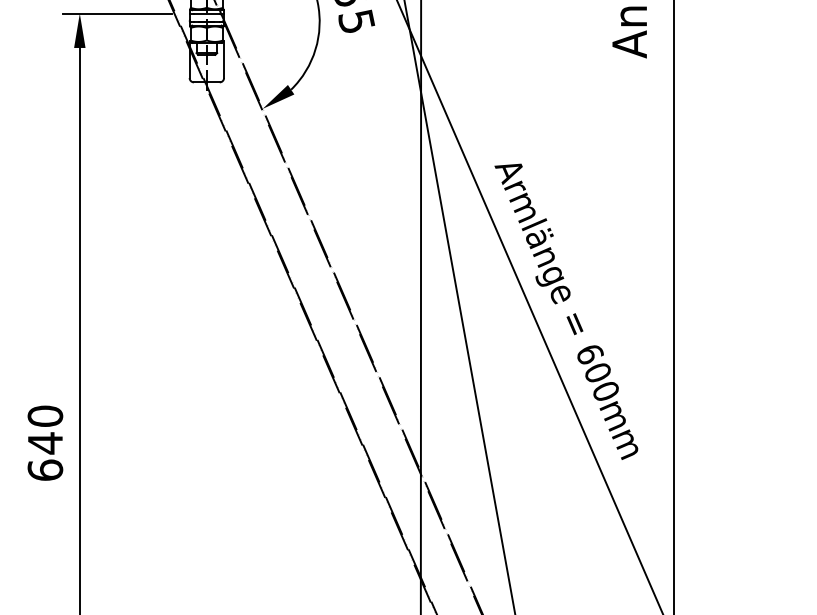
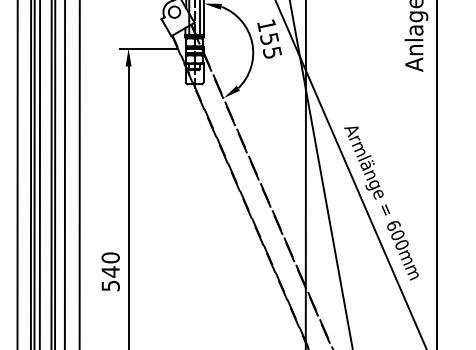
text: (44, 469) -> (110, 285), 640 -> 540

